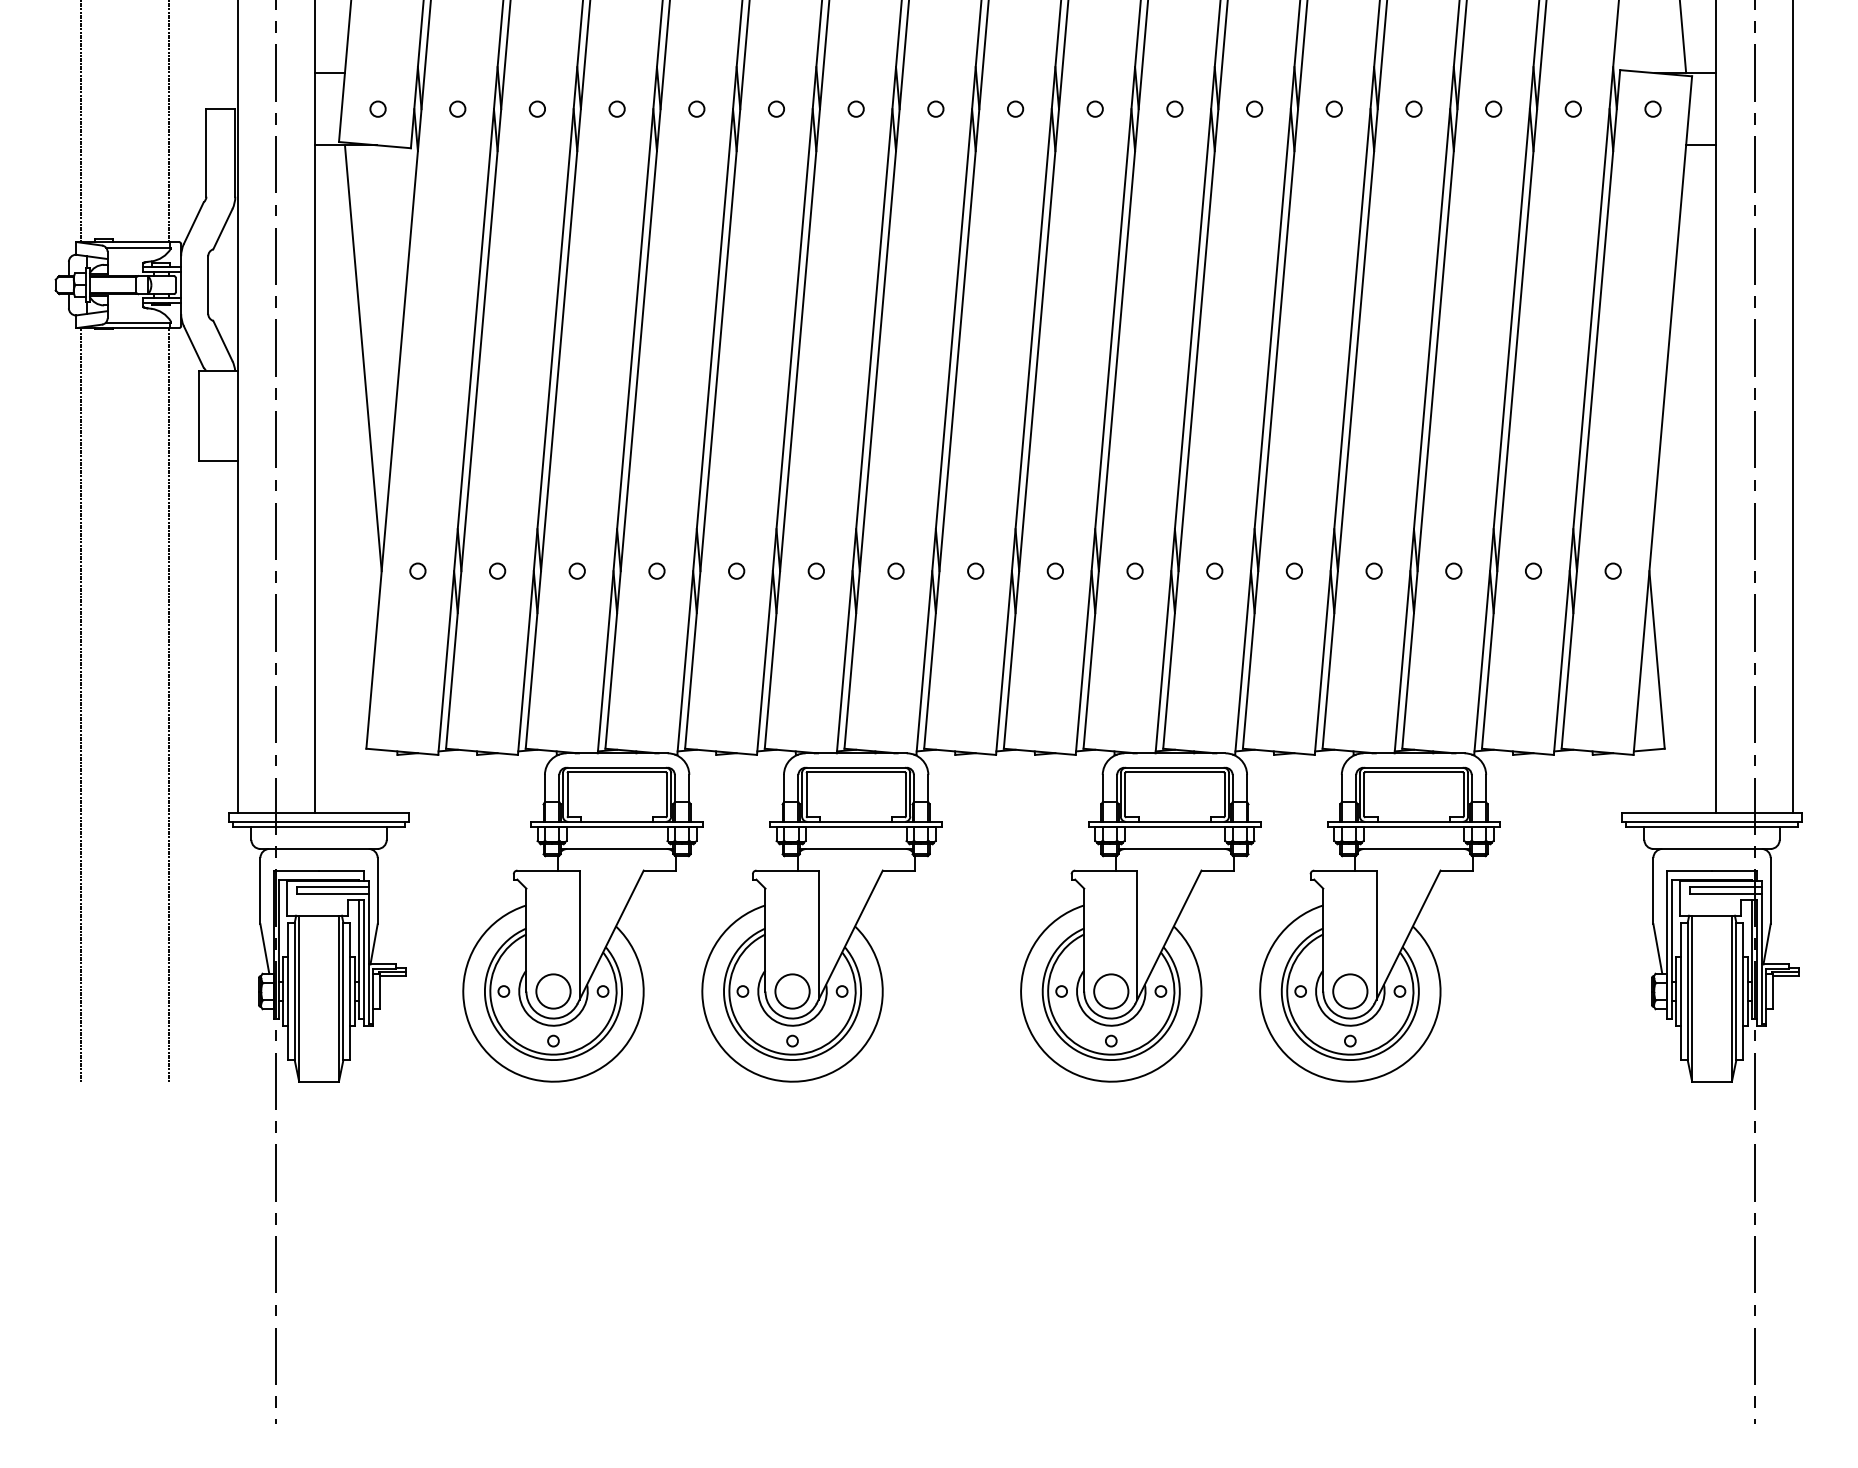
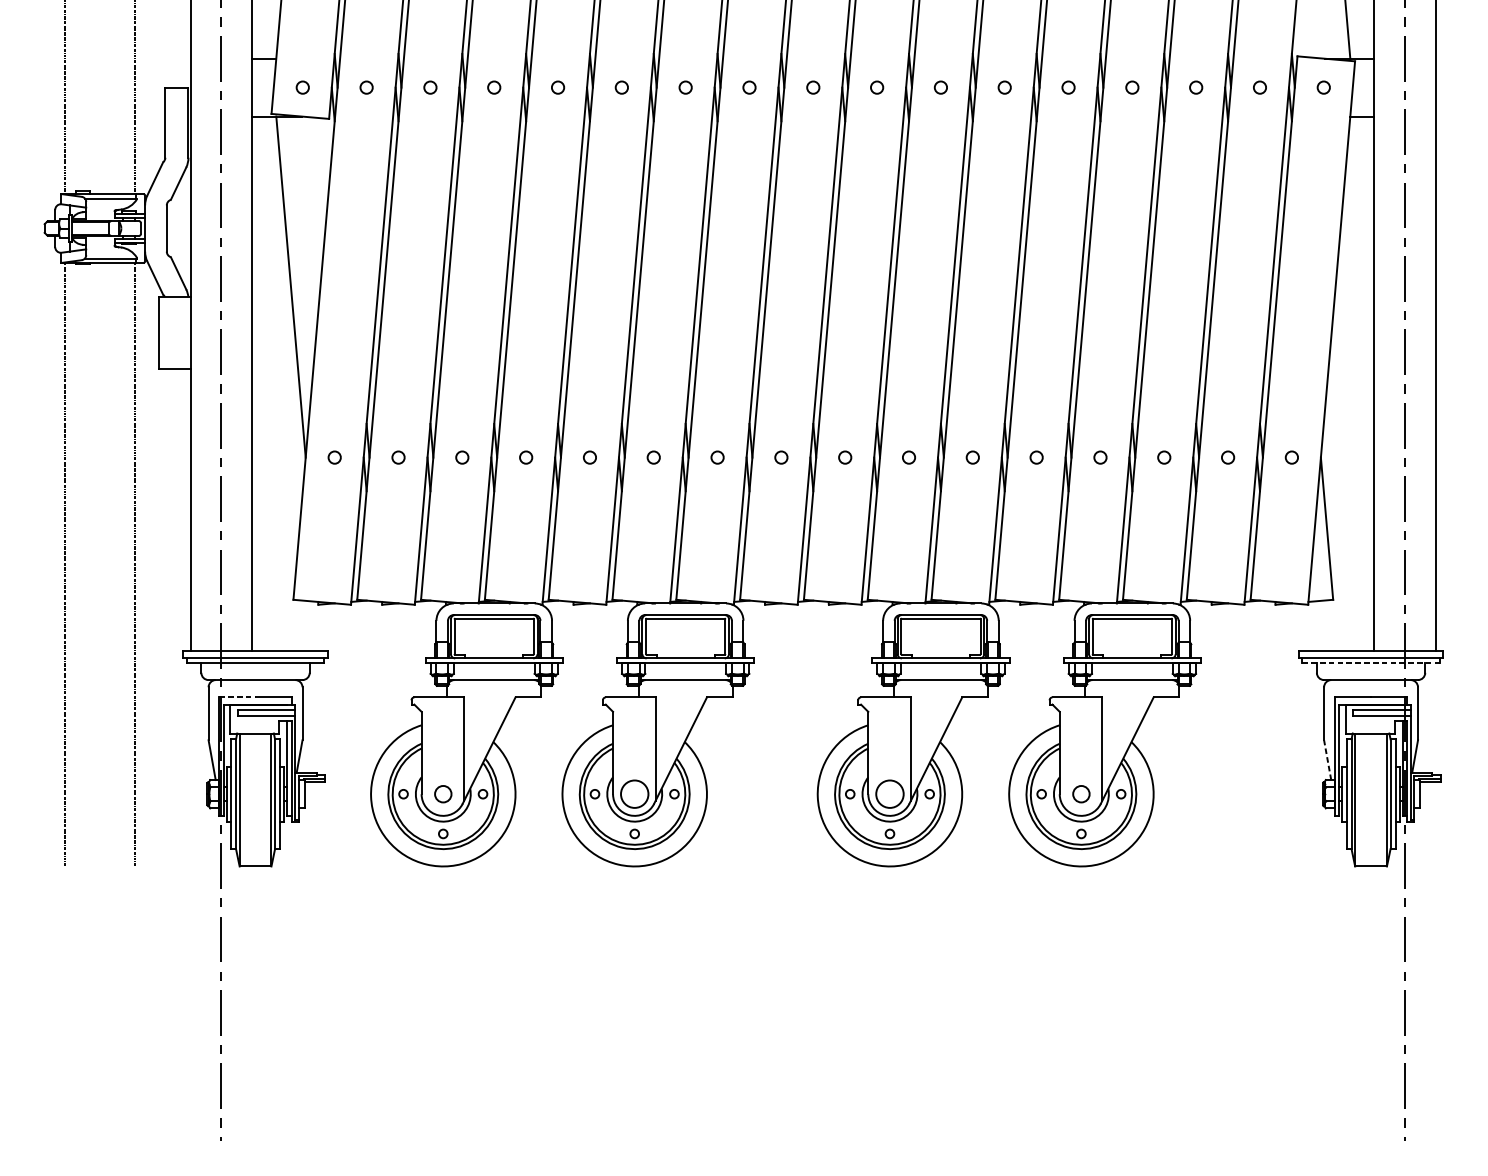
line: (1712, 827) -> (1371, 662), solid -> dashed
line: (296, 870) -> (237, 697), solid -> dashed
line: (1657, 948) -> (1327, 759), solid -> dashed
circle: (553, 991) -> (443, 794), size x0.6
circle: (1350, 991) -> (1081, 794), size x0.6

